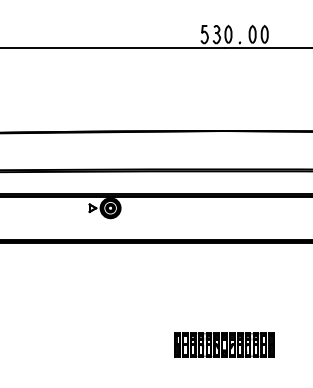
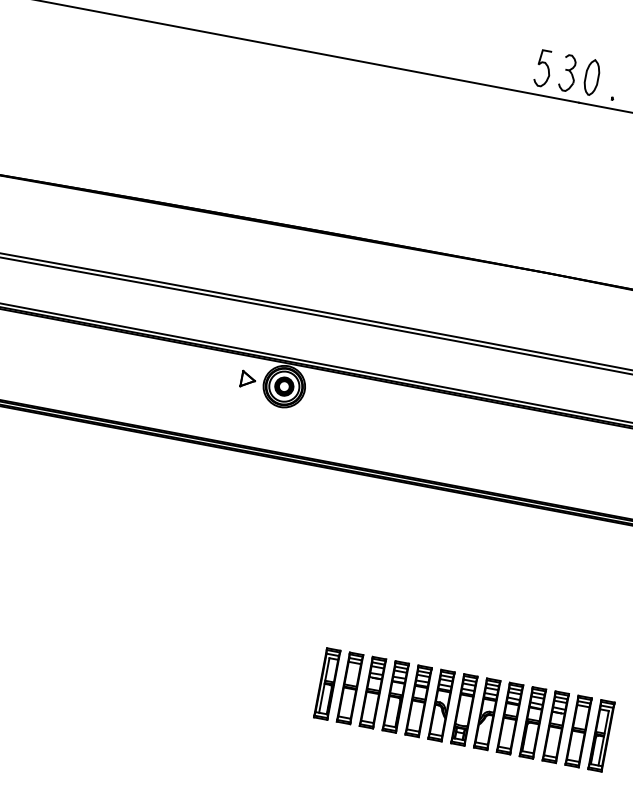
part: (224, 344) -> (464, 708), size x1.43

